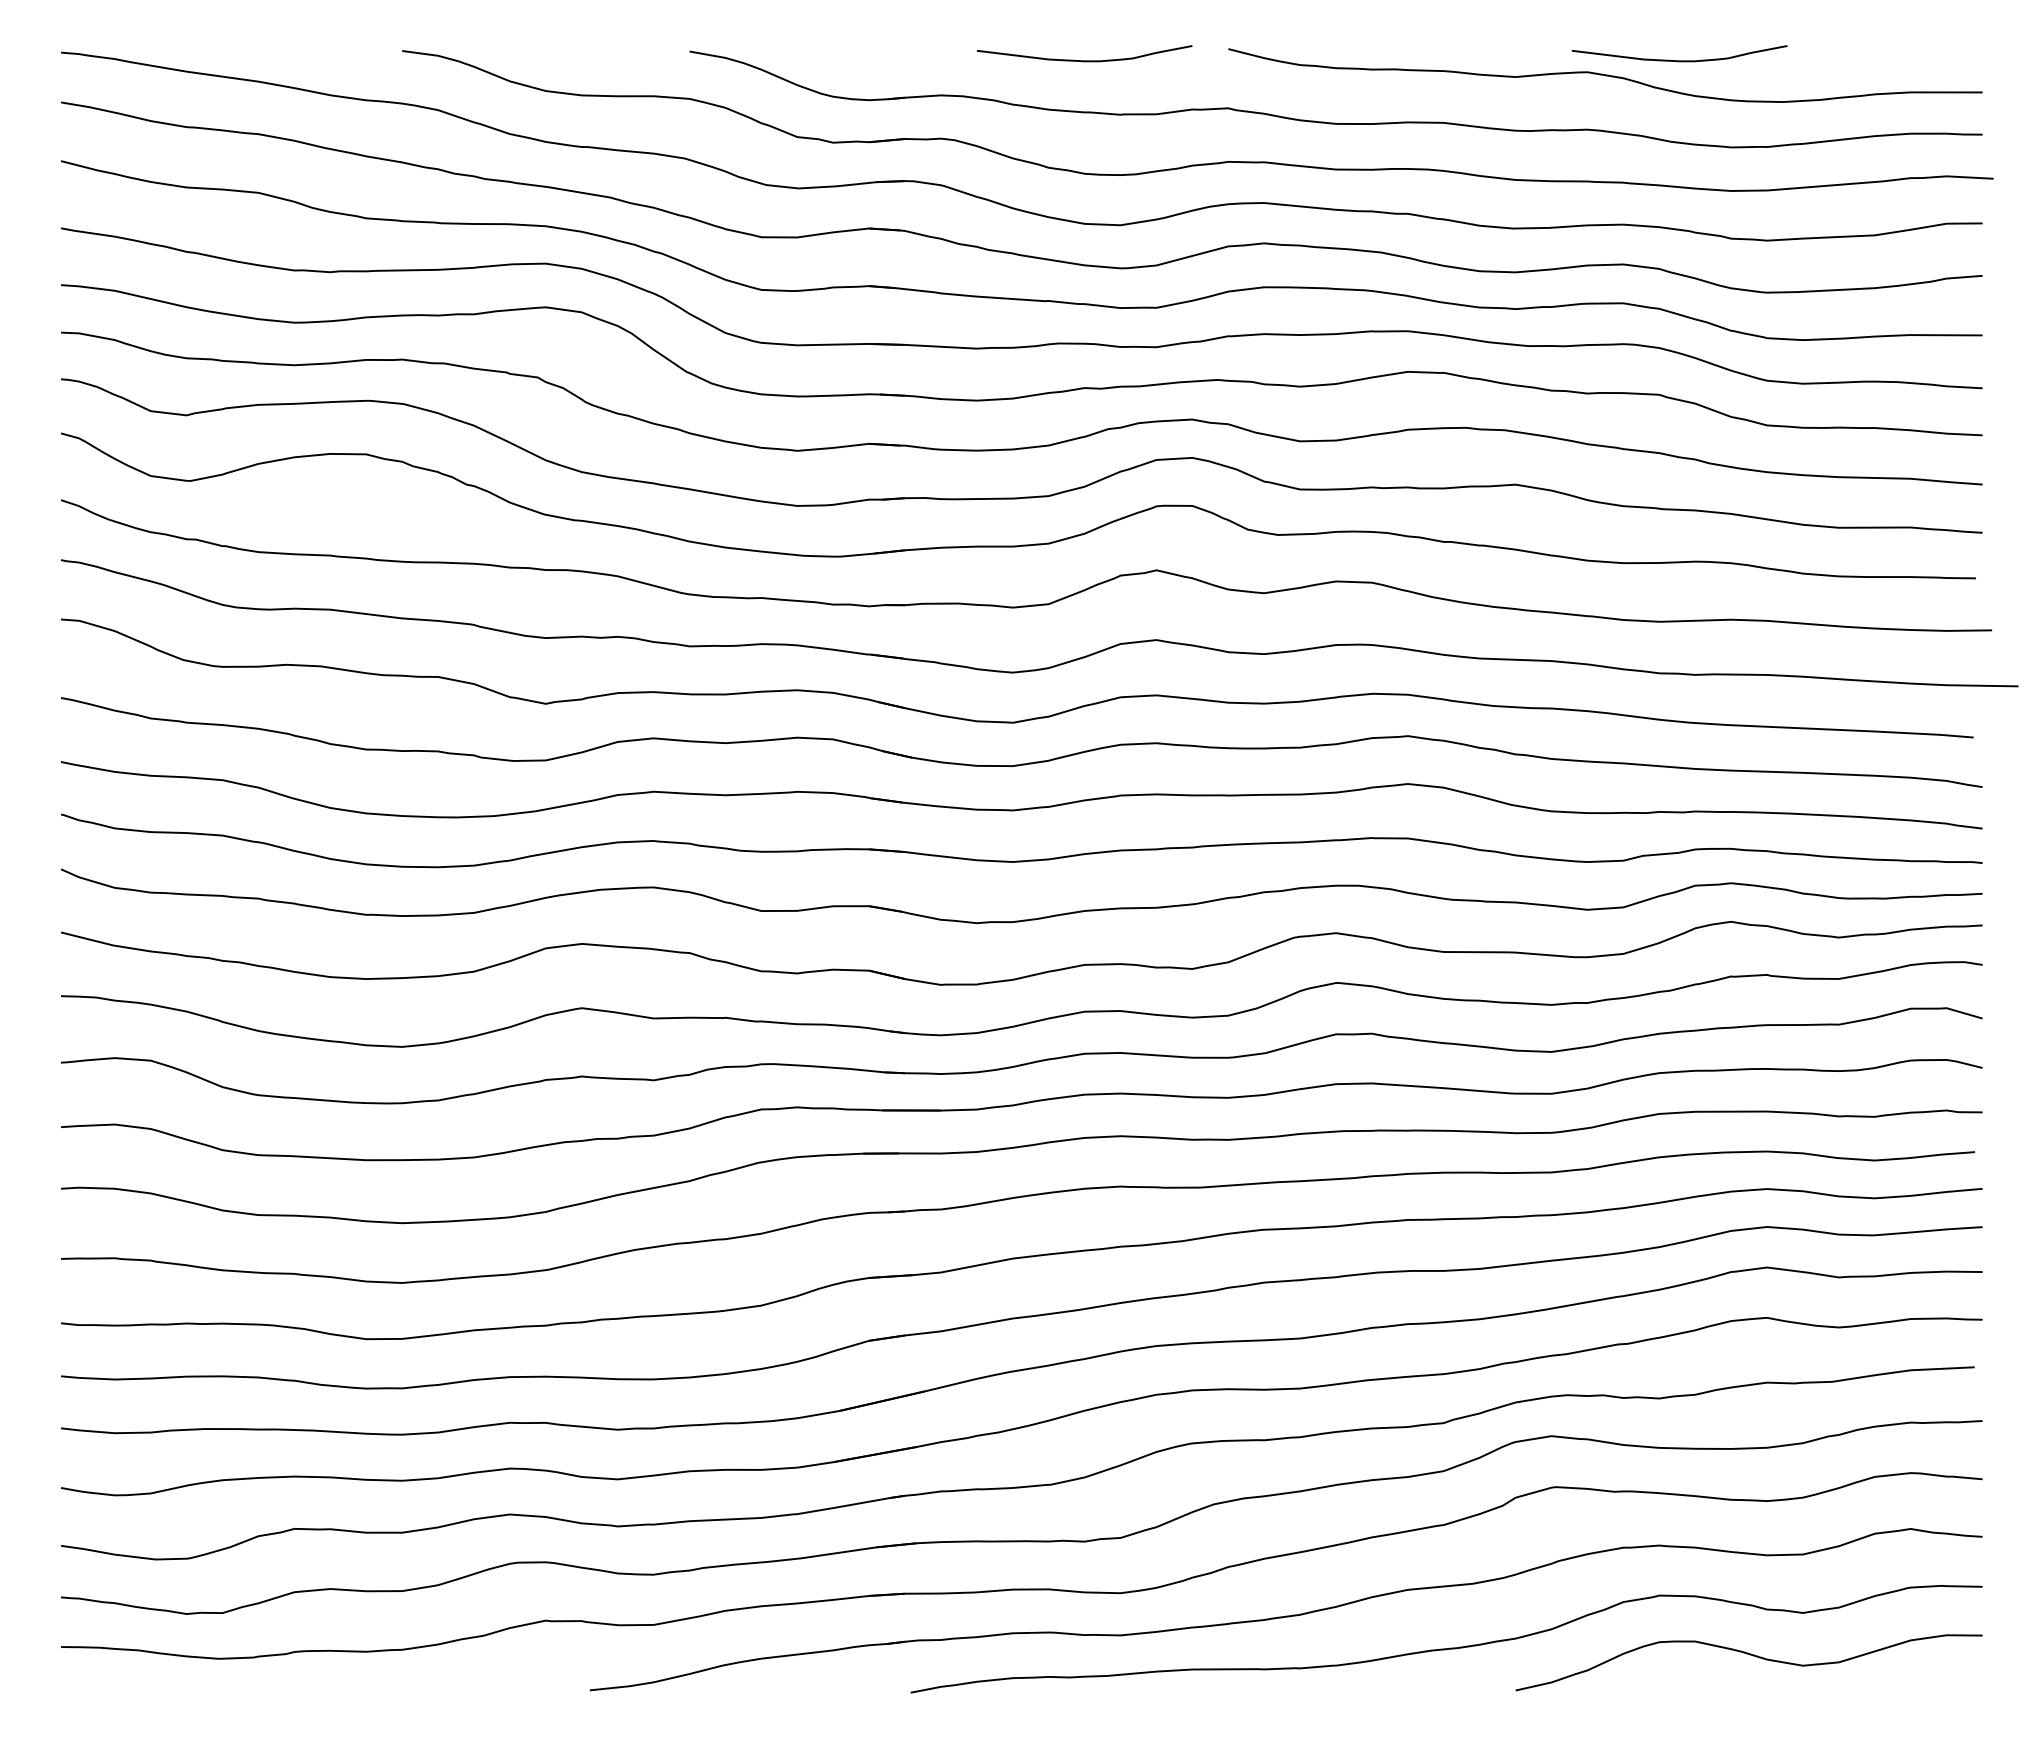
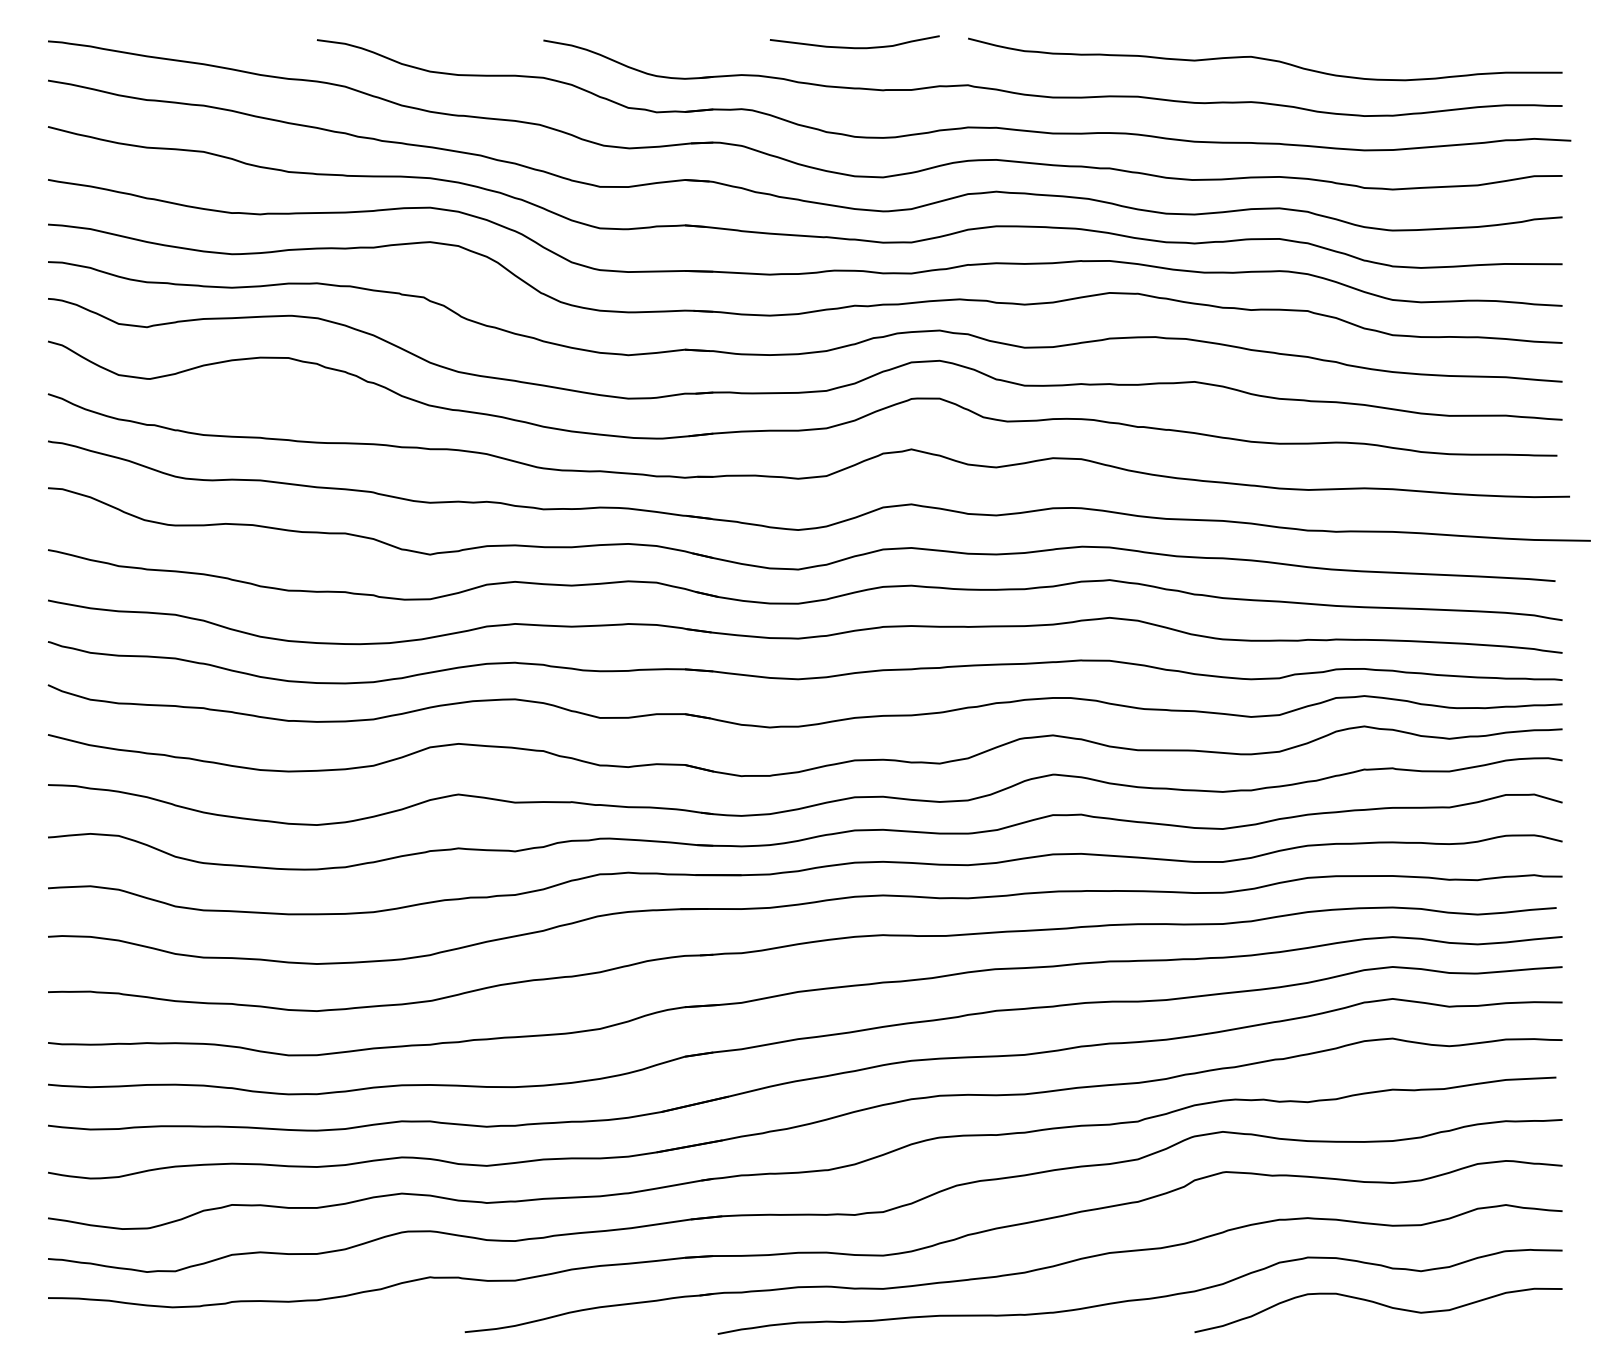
curve: (1679, 60) -> (1323, 47), removed

